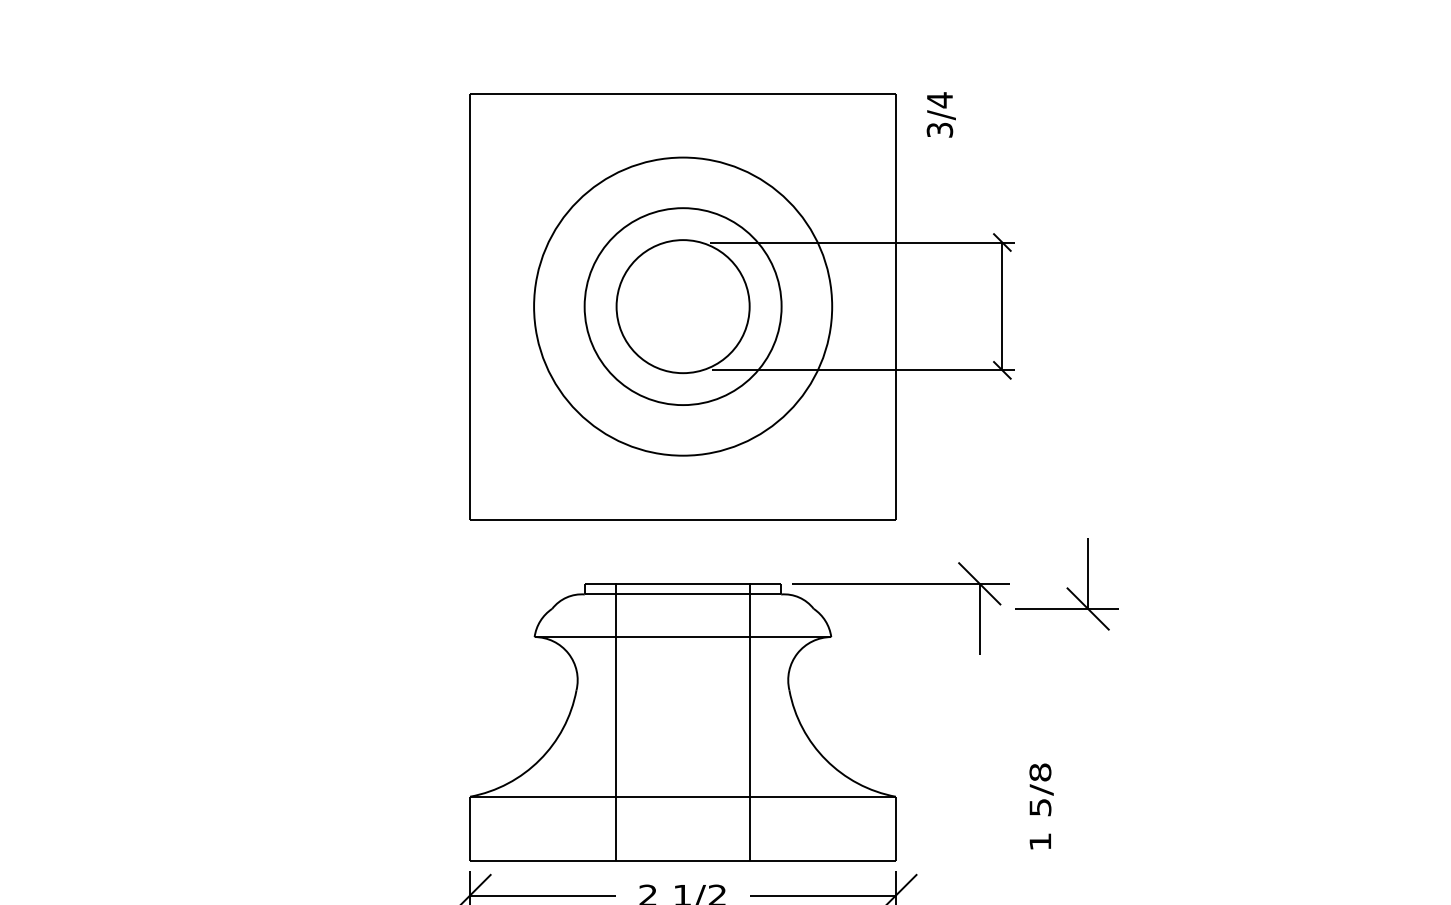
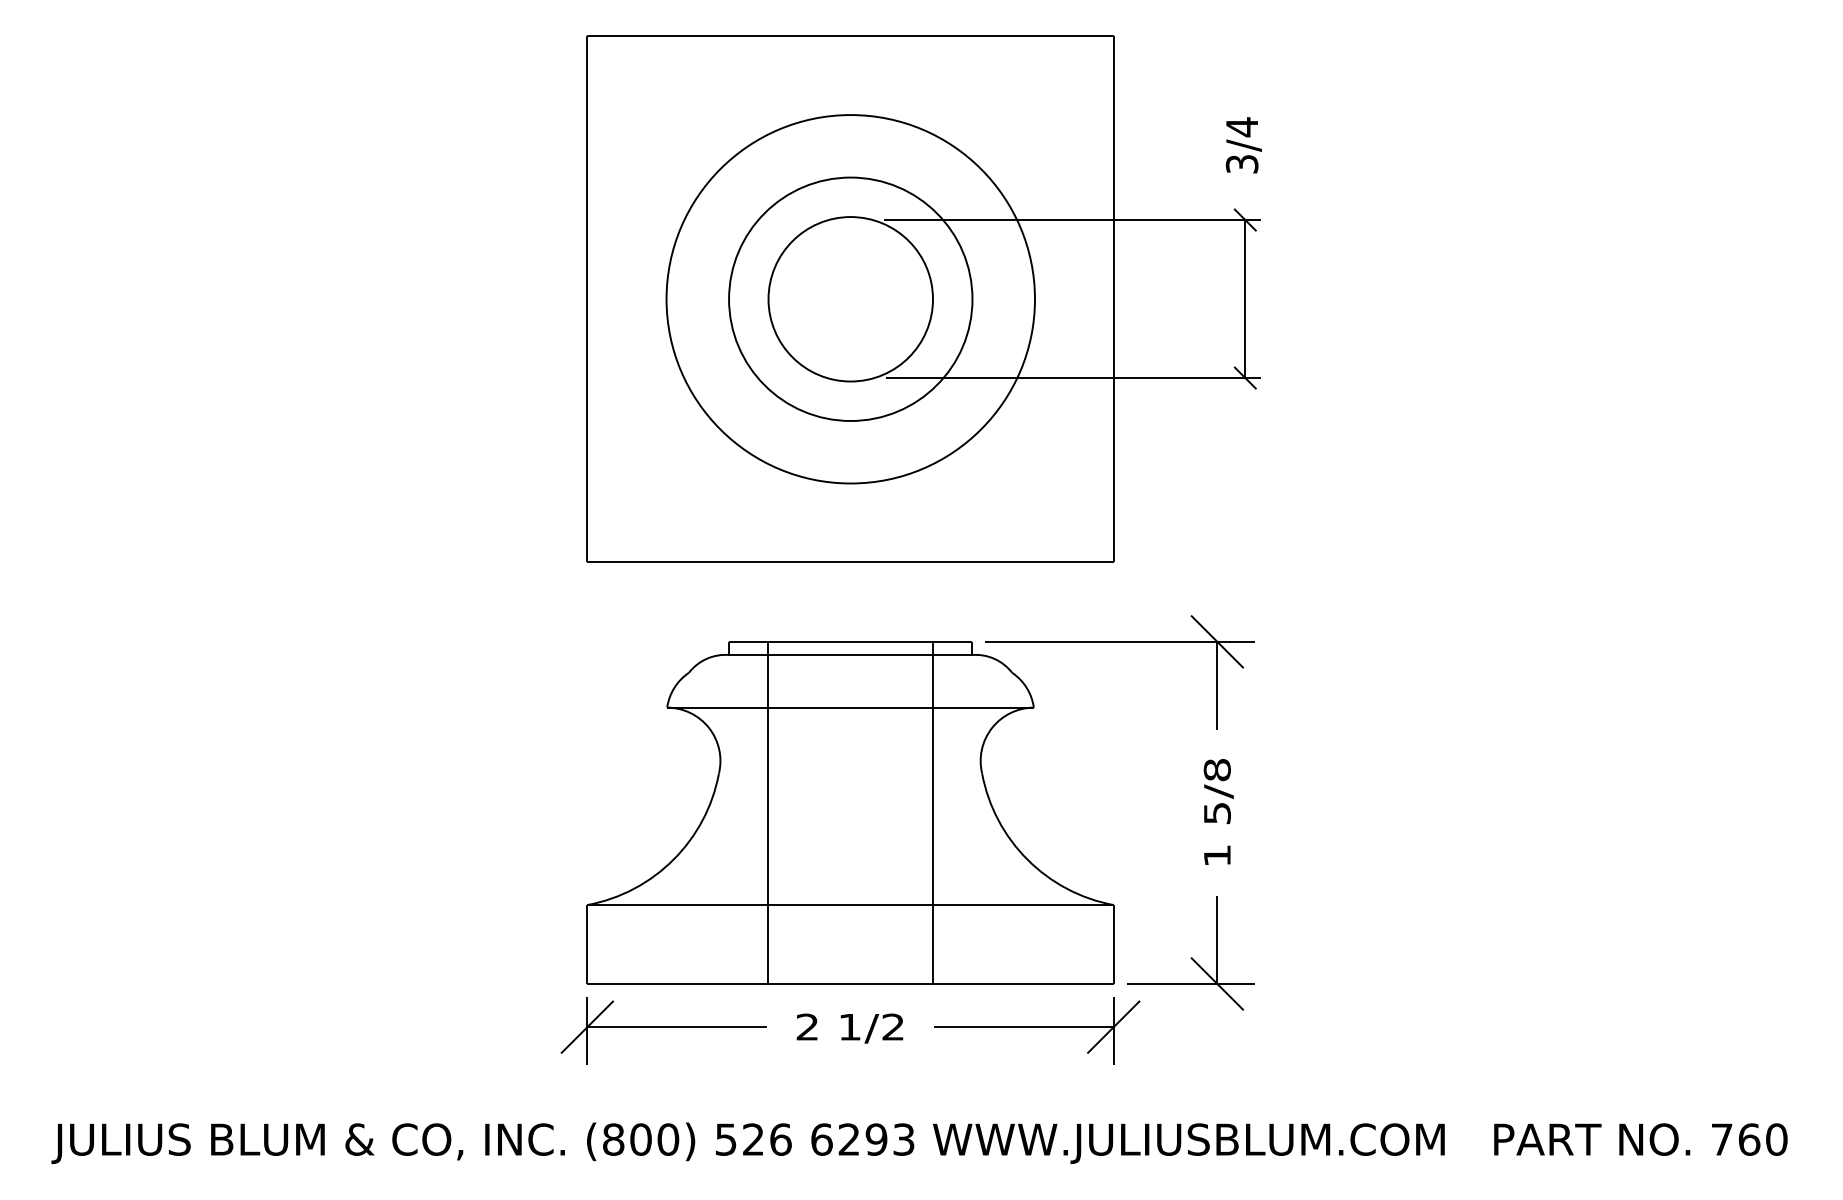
text: (941, 115) -> (1243, 145), moved
part: (1066, 584) -> (1190, 953), moved
text: (1041, 806) -> (1218, 811), moved

